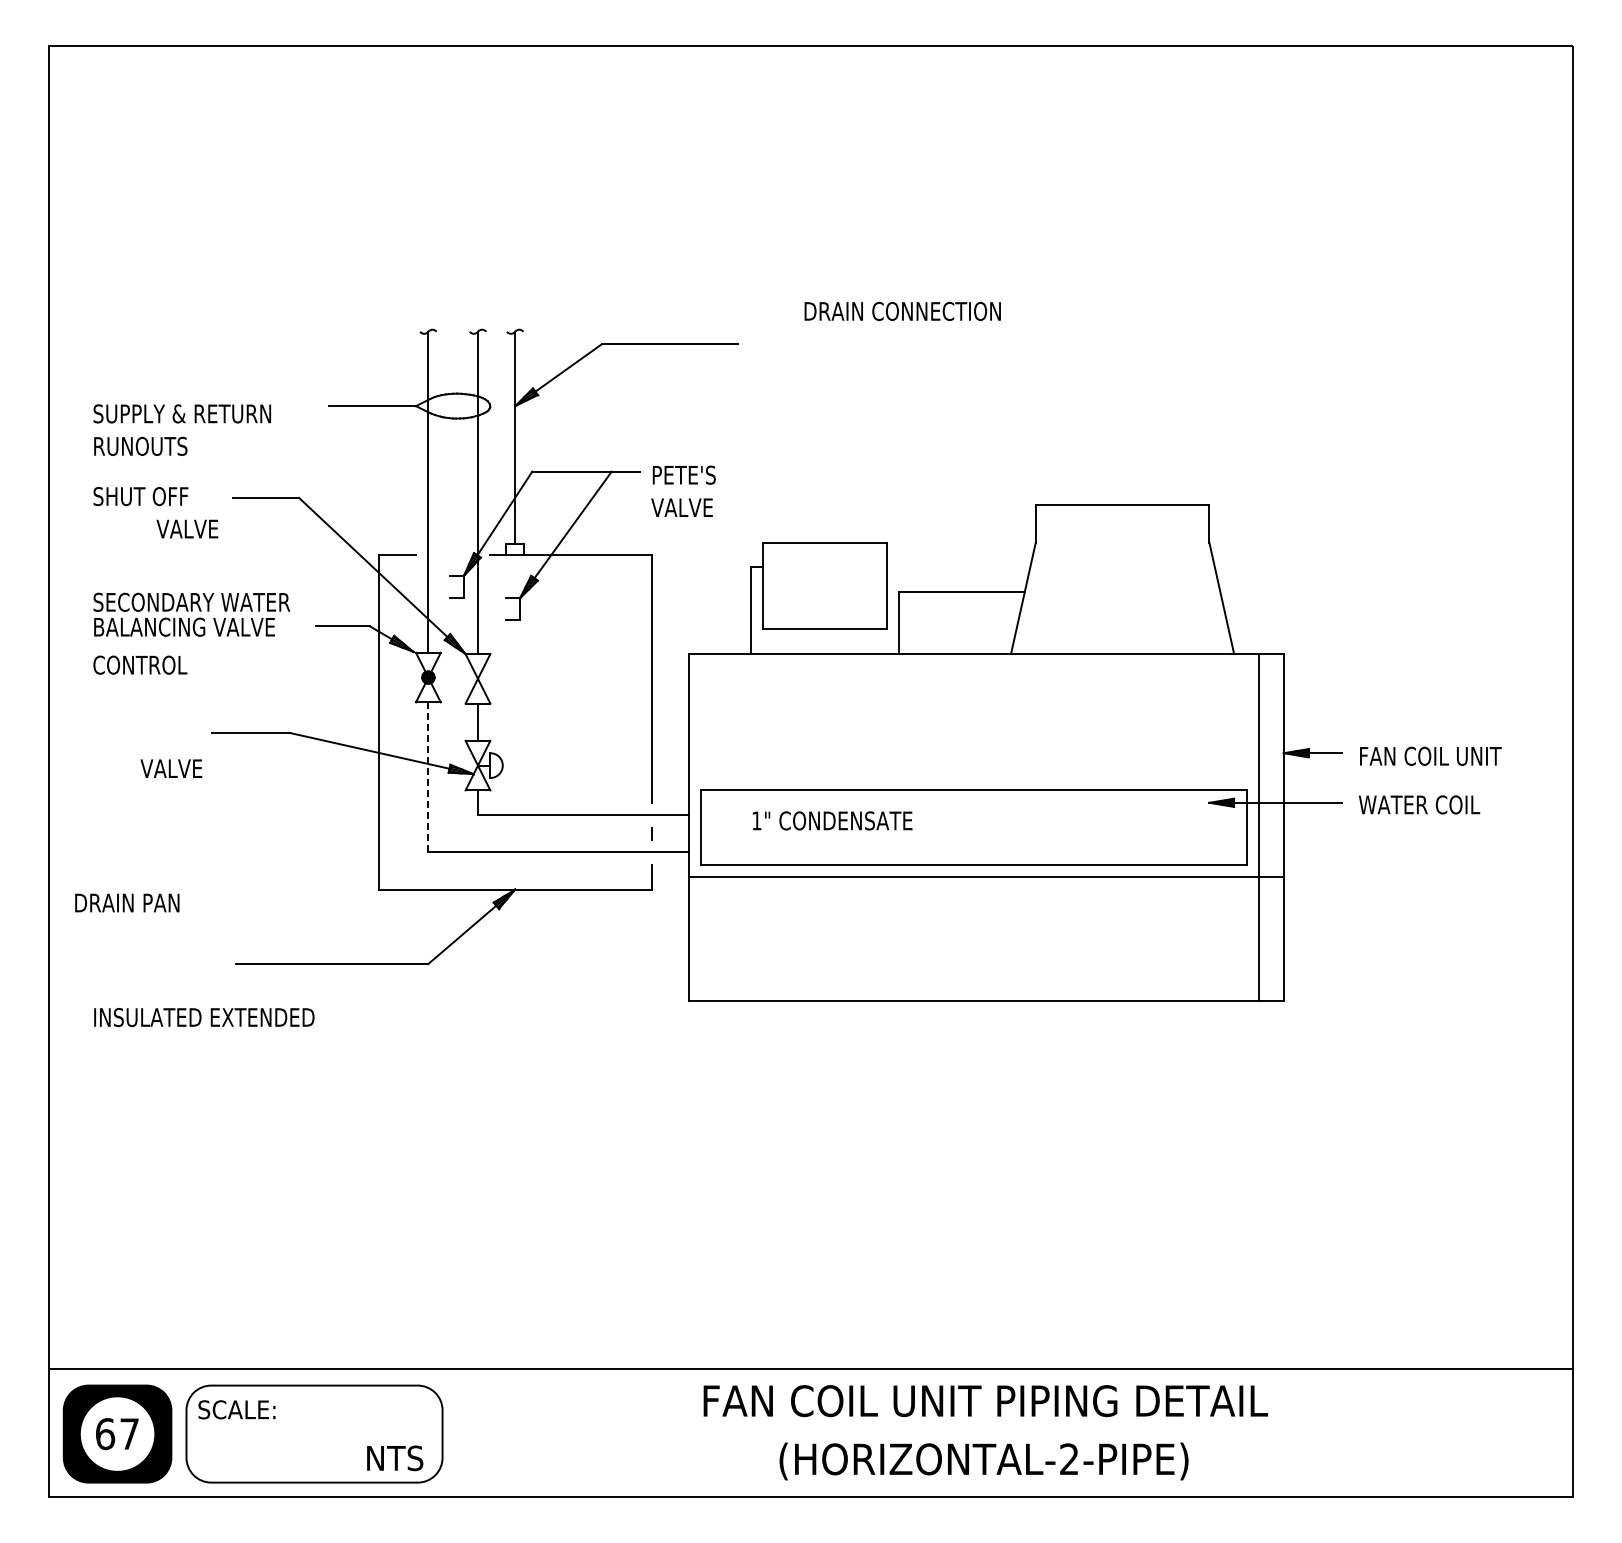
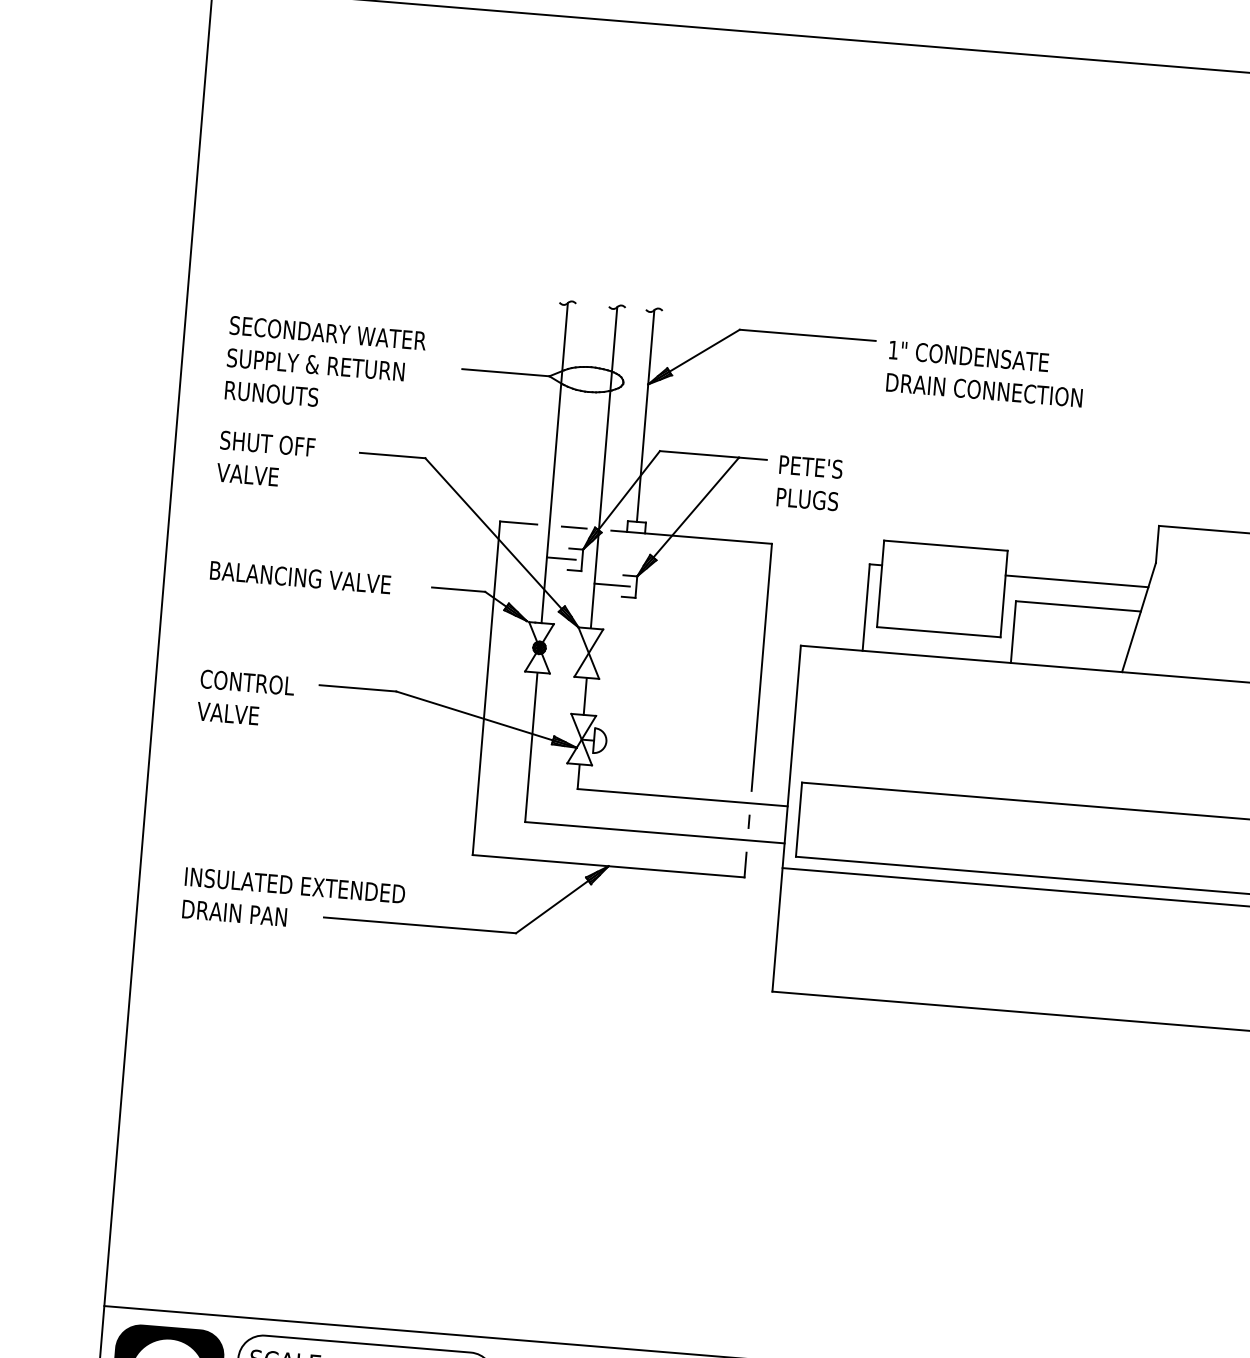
text: (902, 310) -> (984, 389), moved
text: (682, 507) -> (806, 499), VALVE -> PLUGS
text: (187, 528) -> (247, 474), moved
line: (452, 554) -> (573, 527), added
line: (958, 567) -> (1076, 581), added
line: (442, 586) -> (561, 558), added
text: (191, 601) -> (327, 332), moved
line: (495, 609) -> (611, 585), added
text: (140, 664) -> (247, 681), moved
text: (171, 768) -> (228, 713), moved
line: (428, 777) -> (531, 747), dashed -> solid
text: (832, 820) -> (968, 355), moved
text: (127, 902) -> (234, 912), moved
text: (204, 1017) -> (295, 885), moved

